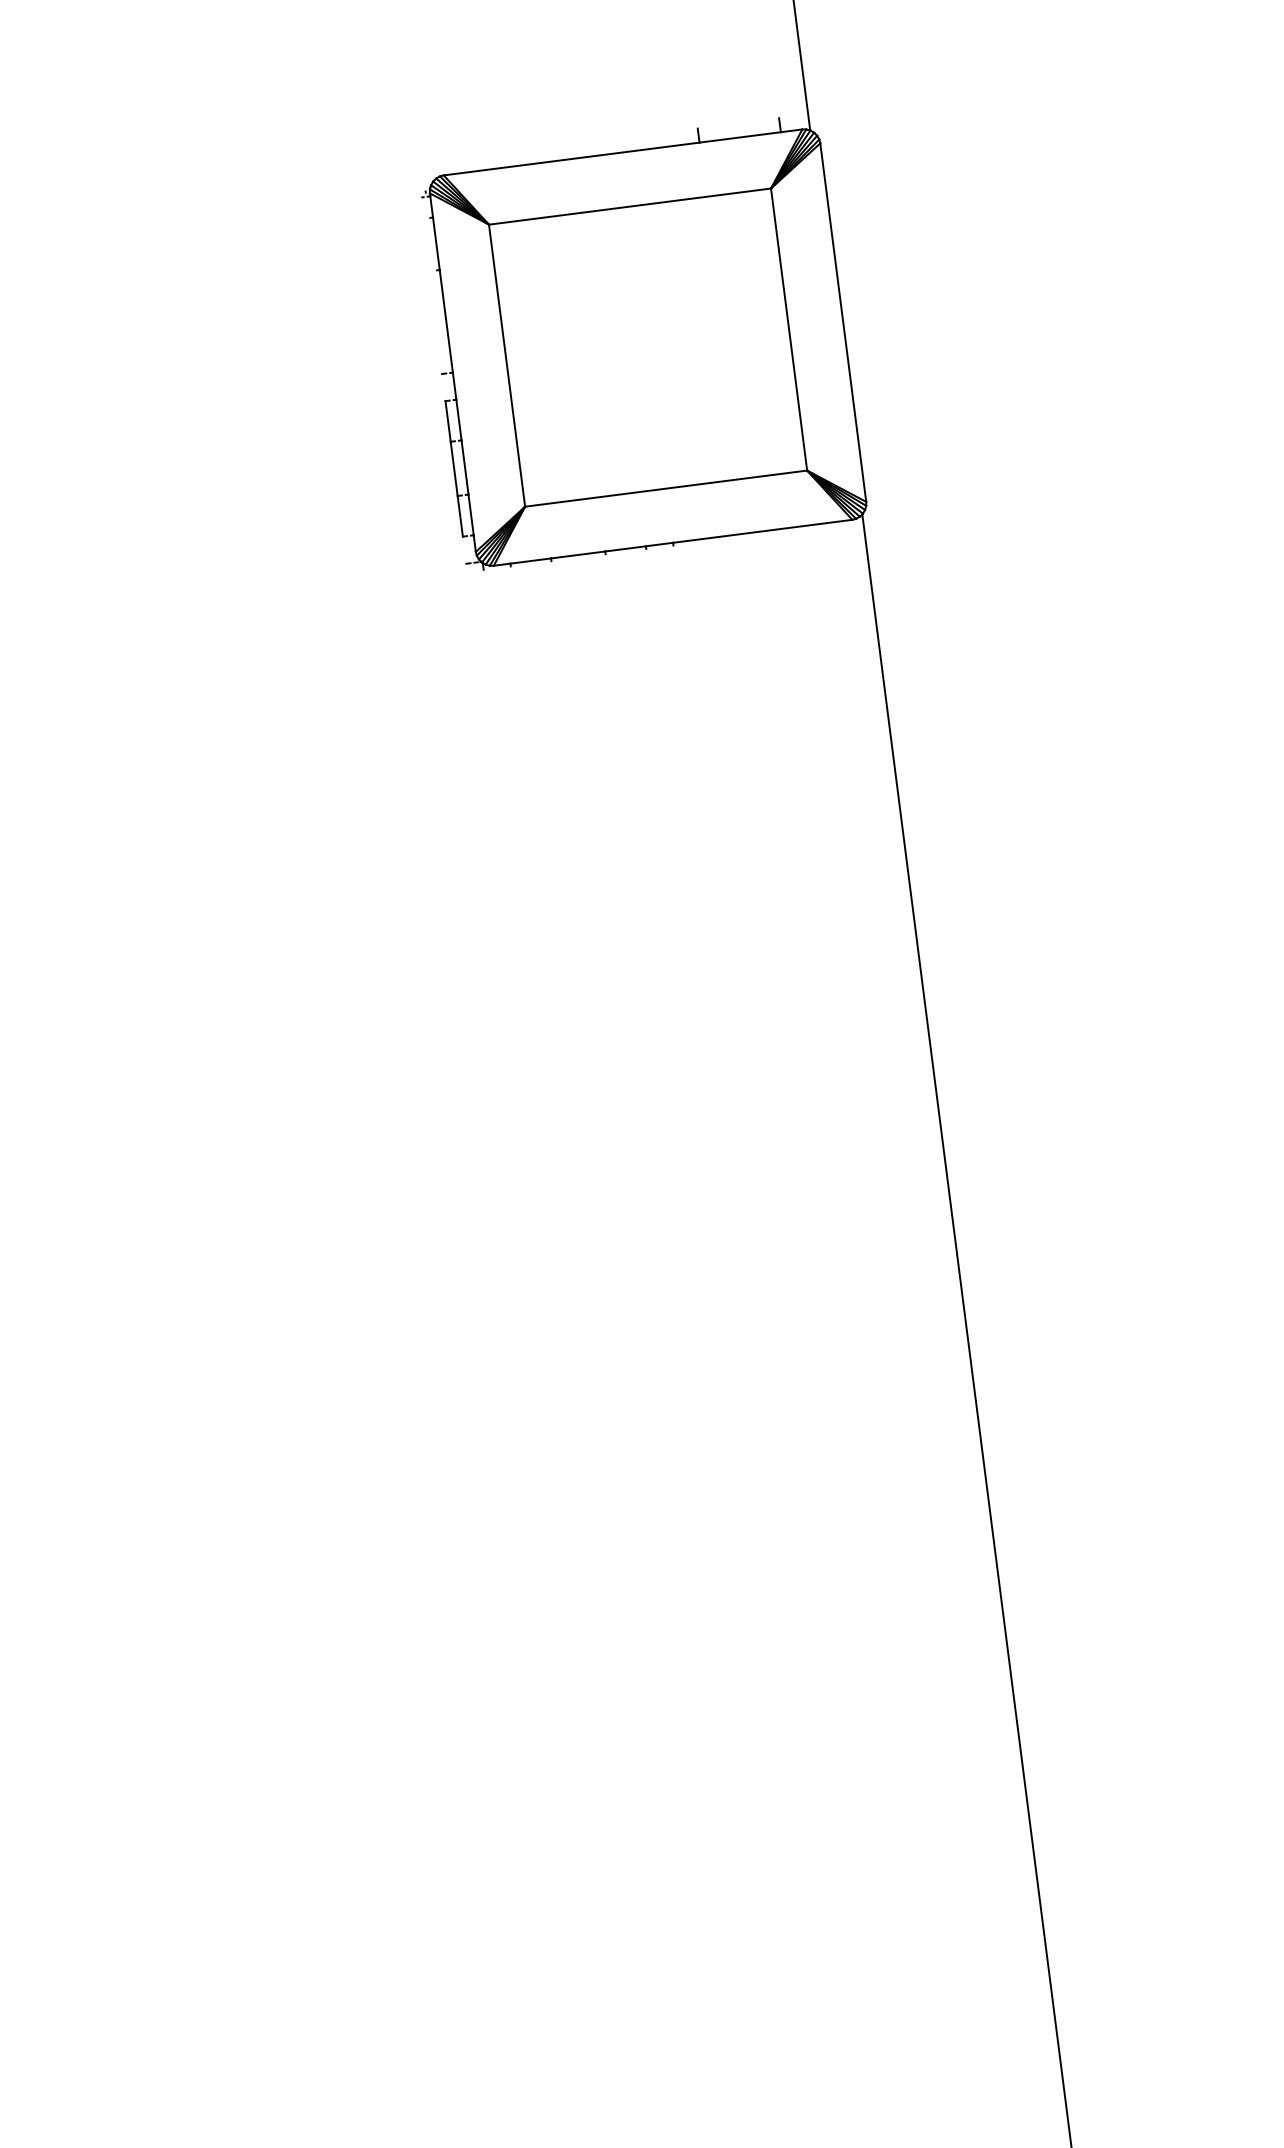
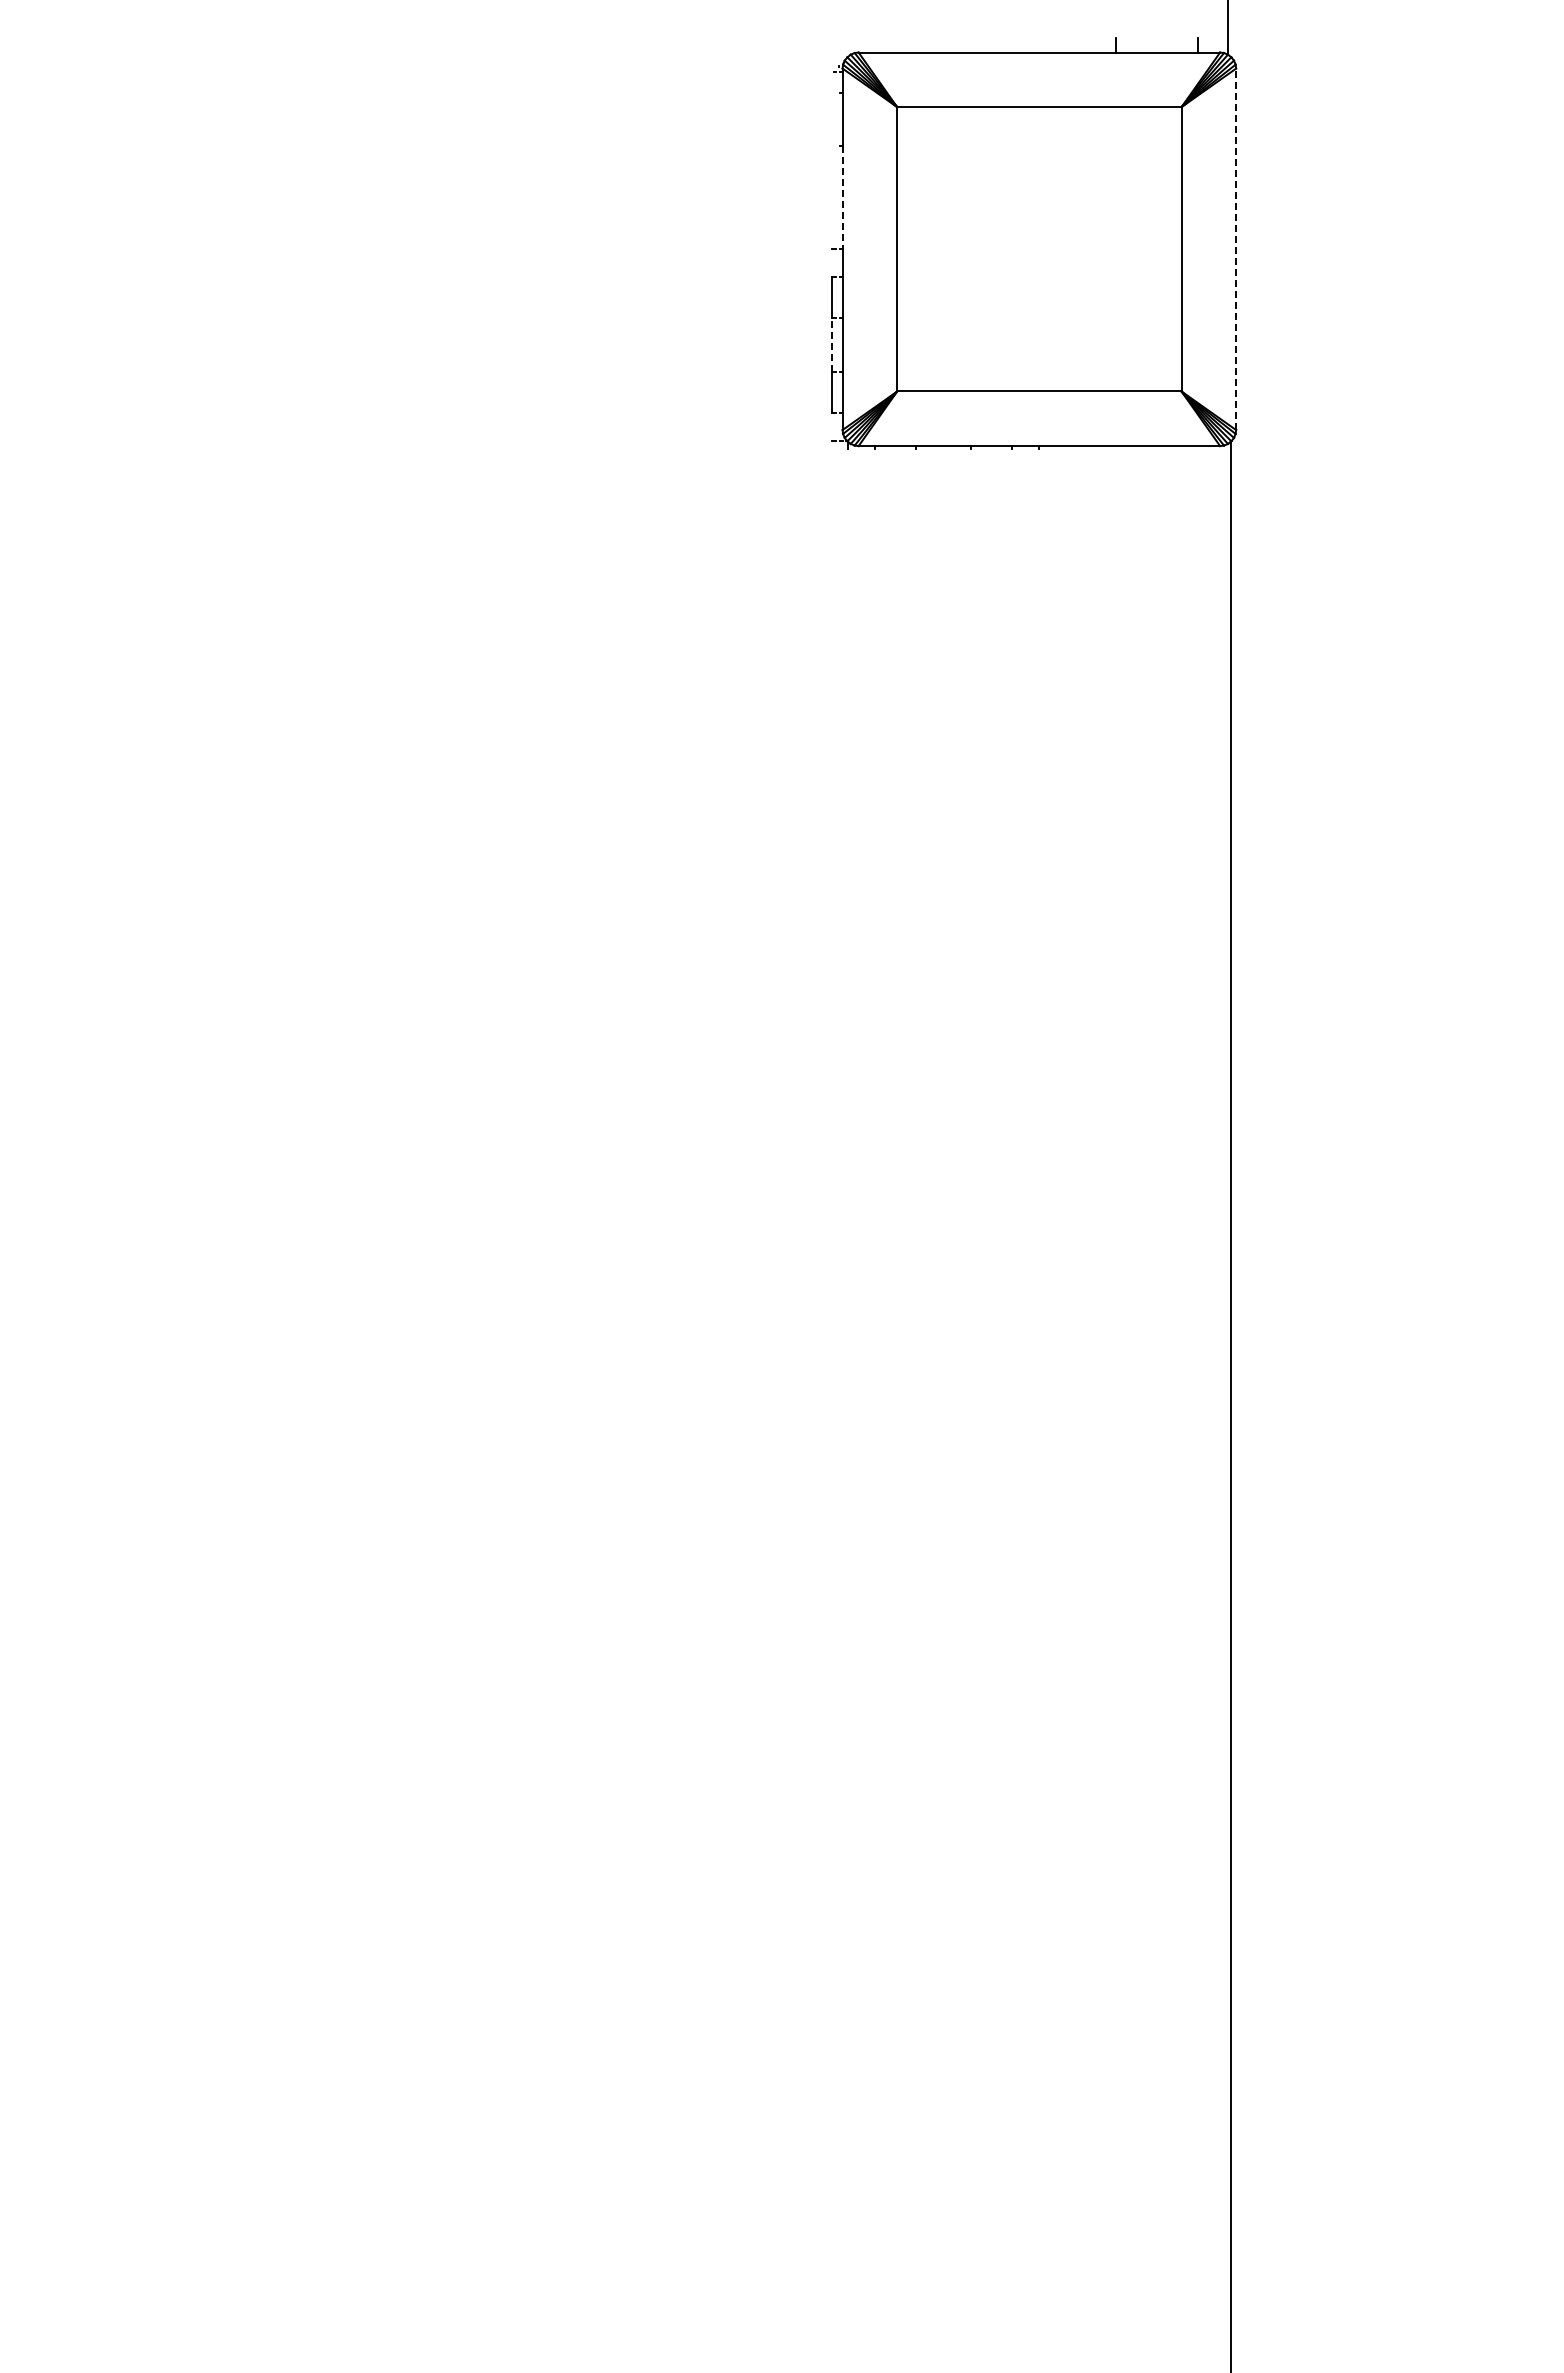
line: (446, 321) -> (842, 197), solid -> dashed
line: (843, 322) -> (1236, 249), solid -> dashed
line: (453, 468) -> (831, 344), solid -> dashed

